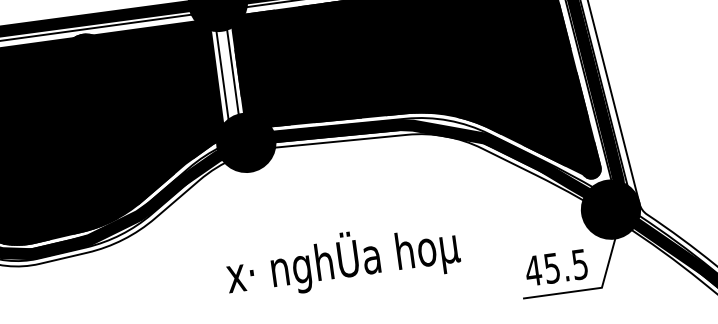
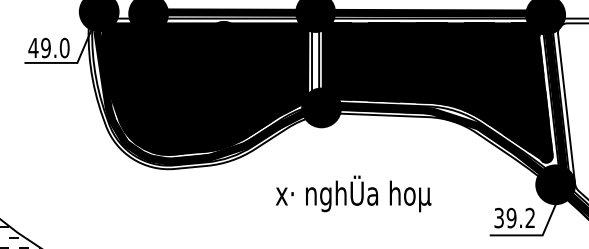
text: (342, 259) -> (353, 193), moved
text: (556, 266) -> (514, 217), 45.5 -> 39.2

